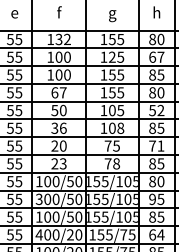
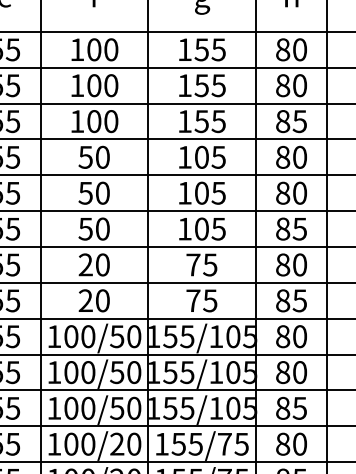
text: (62, 39) -> (101, 49), 132 -> 100
text: (111, 56) -> (200, 84), 125 -> 155
text: (156, 56) -> (290, 84), 67 -> 80
text: (58, 92) -> (93, 156), 67 -> 50
text: (112, 92) -> (202, 156), 155 -> 105
text: (156, 110) -> (290, 193), 52 -> 80
text: (58, 127) -> (93, 227), 36 -> 50
text: (120, 127) -> (218, 227), 108 -> 105
text: (156, 145) -> (290, 263), 71 -> 80
text: (62, 163) -> (101, 300), 23 -> 20
text: (116, 163) -> (210, 300), 78 -> 75
text: (156, 198) -> (290, 370), 95 -> 80
text: (38, 199) -> (52, 372), 300/50 -> 100/50
text: (38, 234) -> (52, 443), 400/20 -> 100/20
text: (156, 234) -> (290, 443), 64 -> 80

